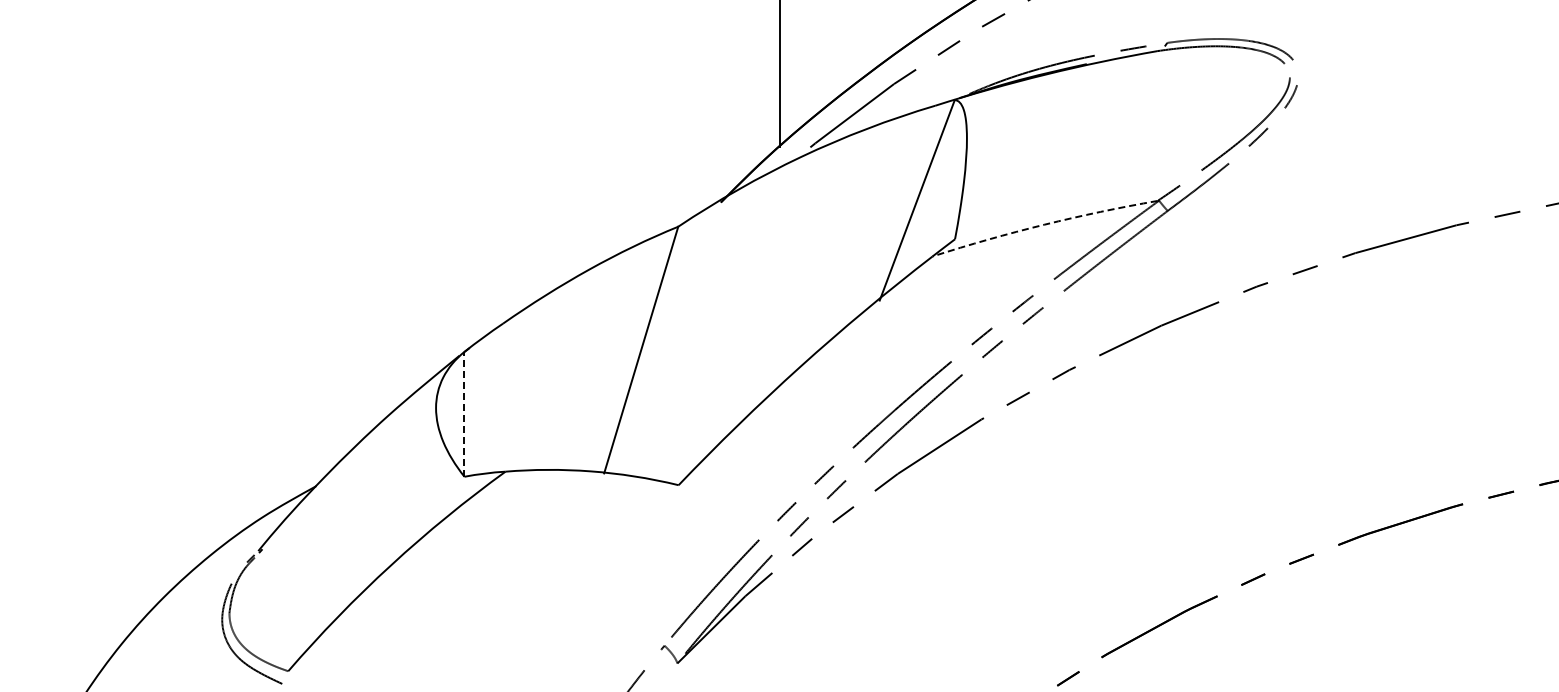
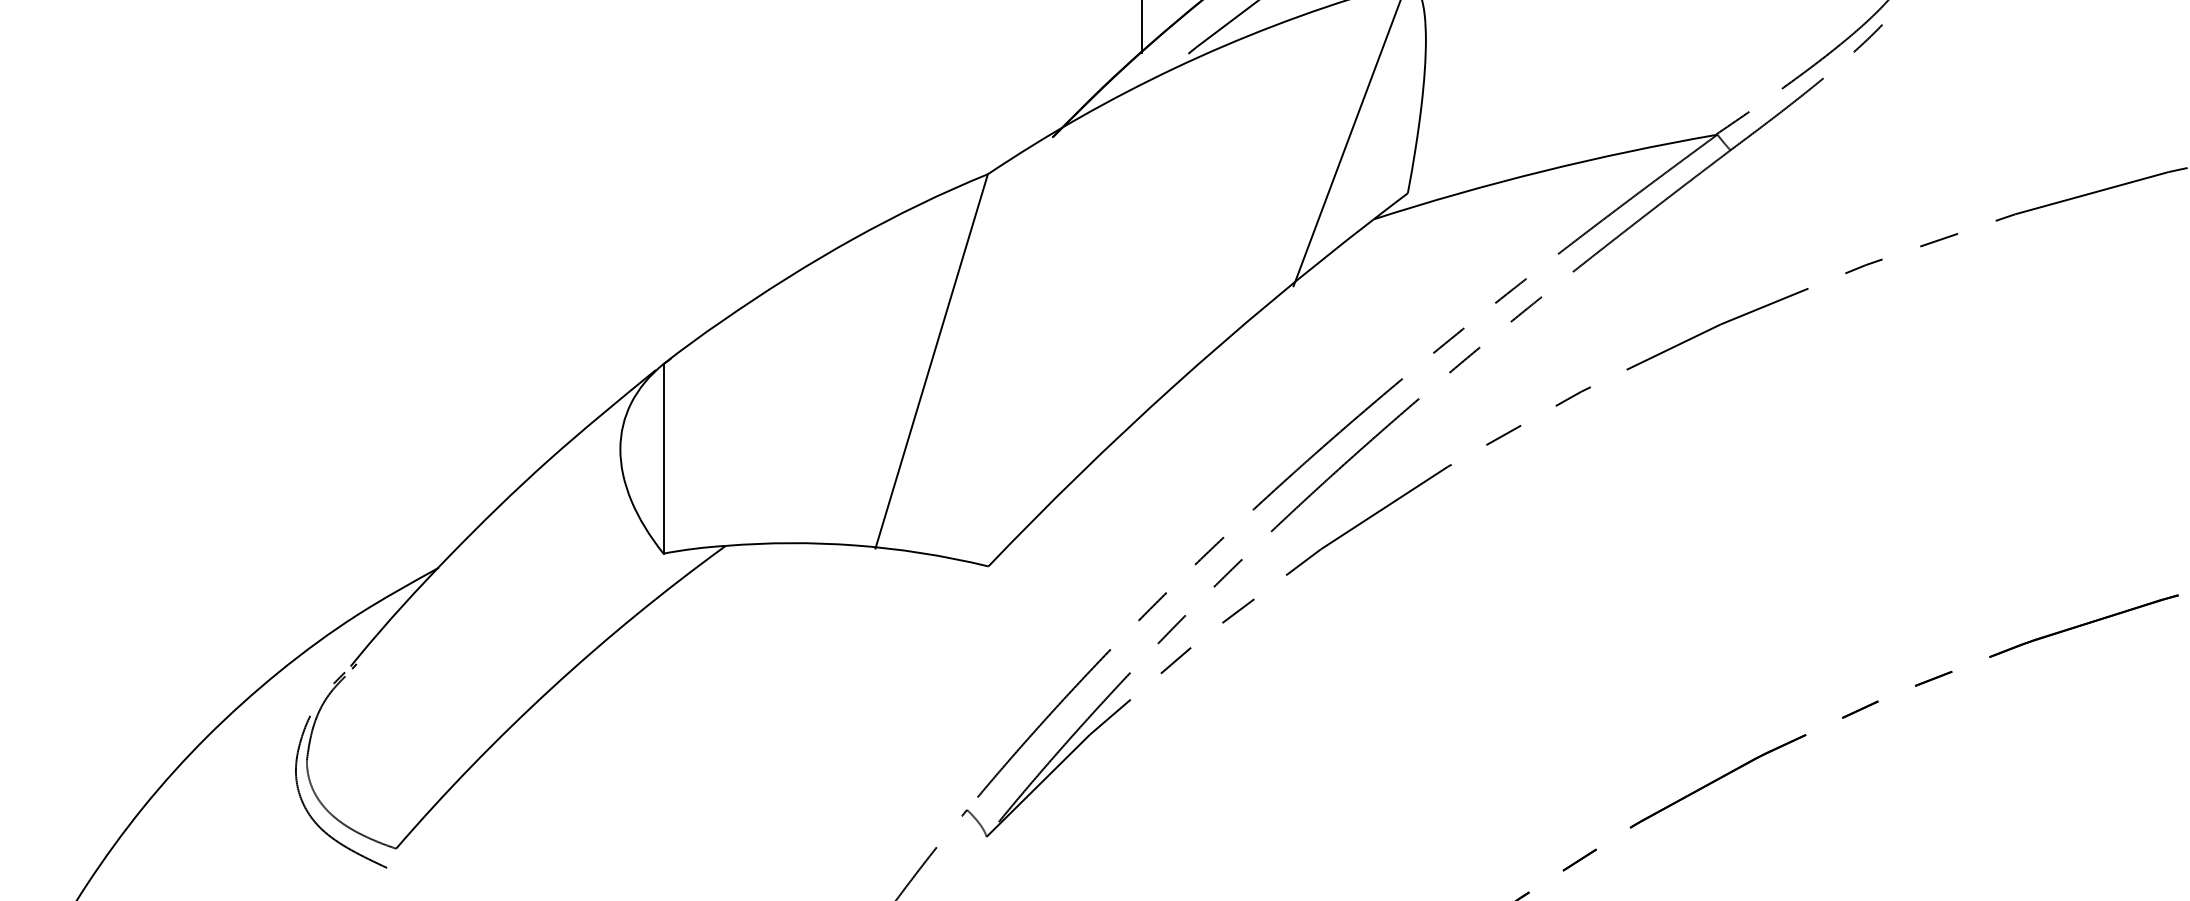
arc: (1044, 224) -> (1543, 170), dashed -> solid
line: (464, 413) -> (663, 457), dashed -> solid

